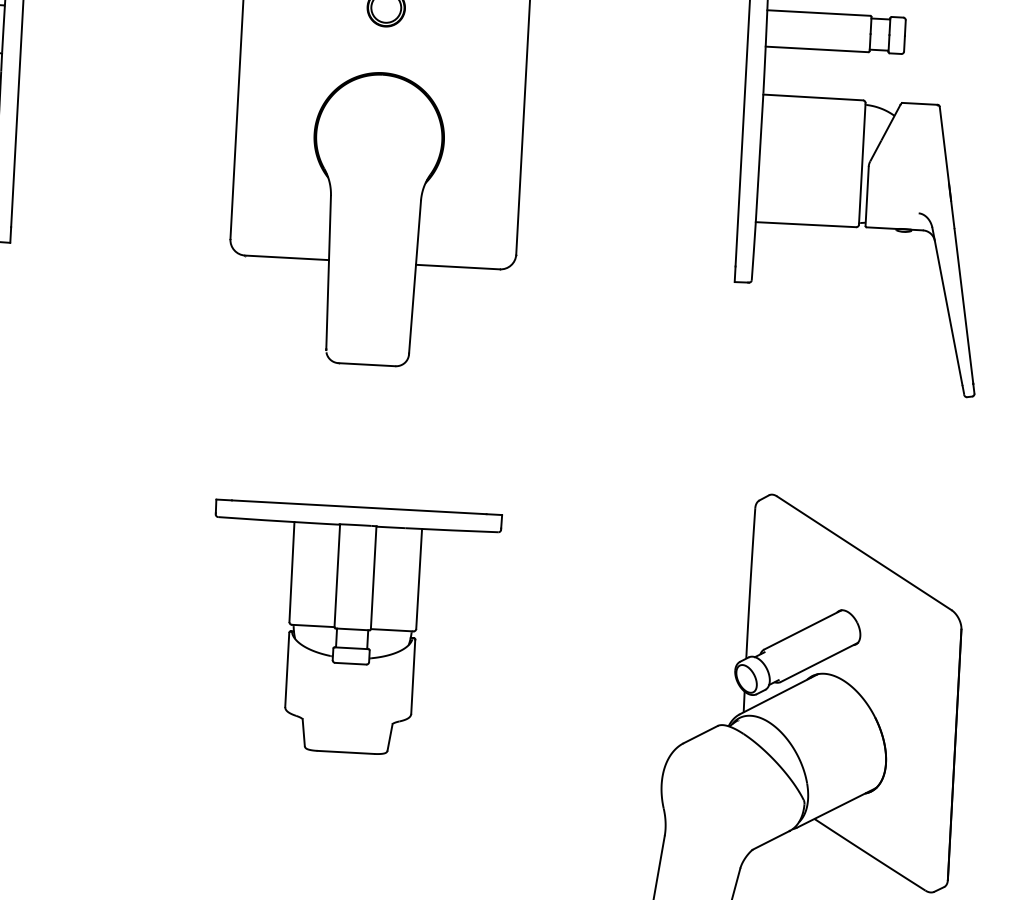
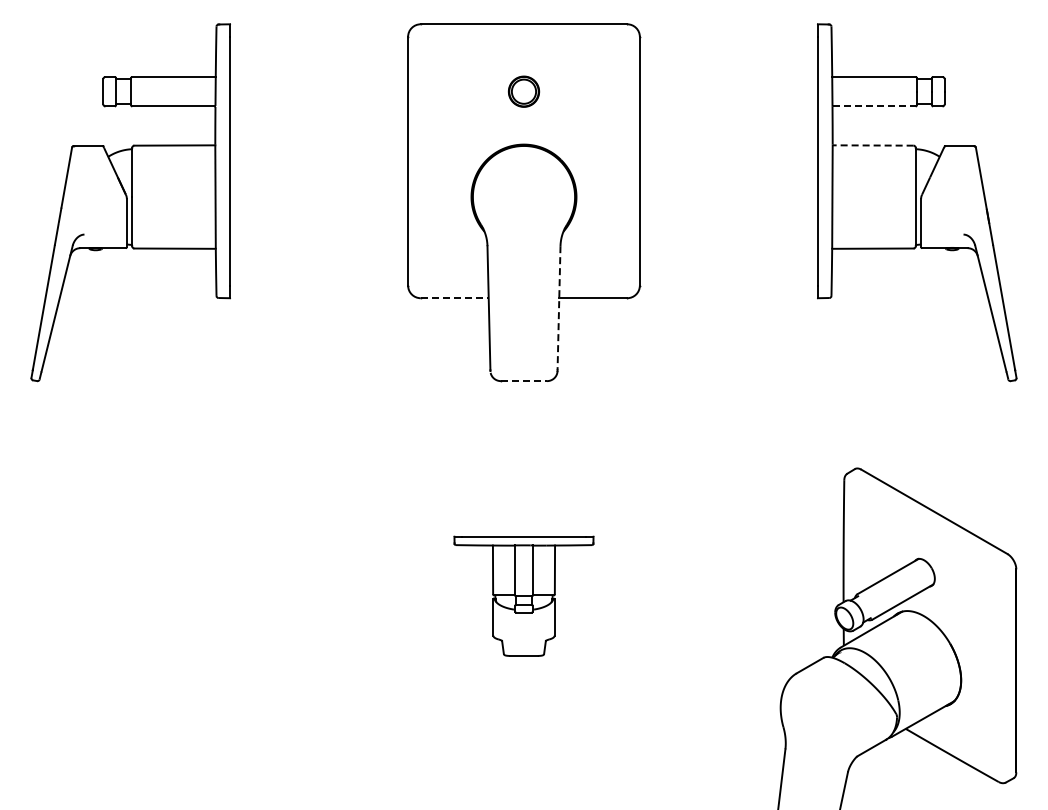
line: (817, 49) -> (874, 106), solid -> dashed
line: (812, 97) -> (872, 145), solid -> dashed
line: (286, 258) -> (454, 298), solid -> dashed
line: (415, 277) -> (559, 308), solid -> dashed
line: (367, 365) -> (524, 381), solid -> dashed
part: (351, 630) -> (523, 596), size x0.6

